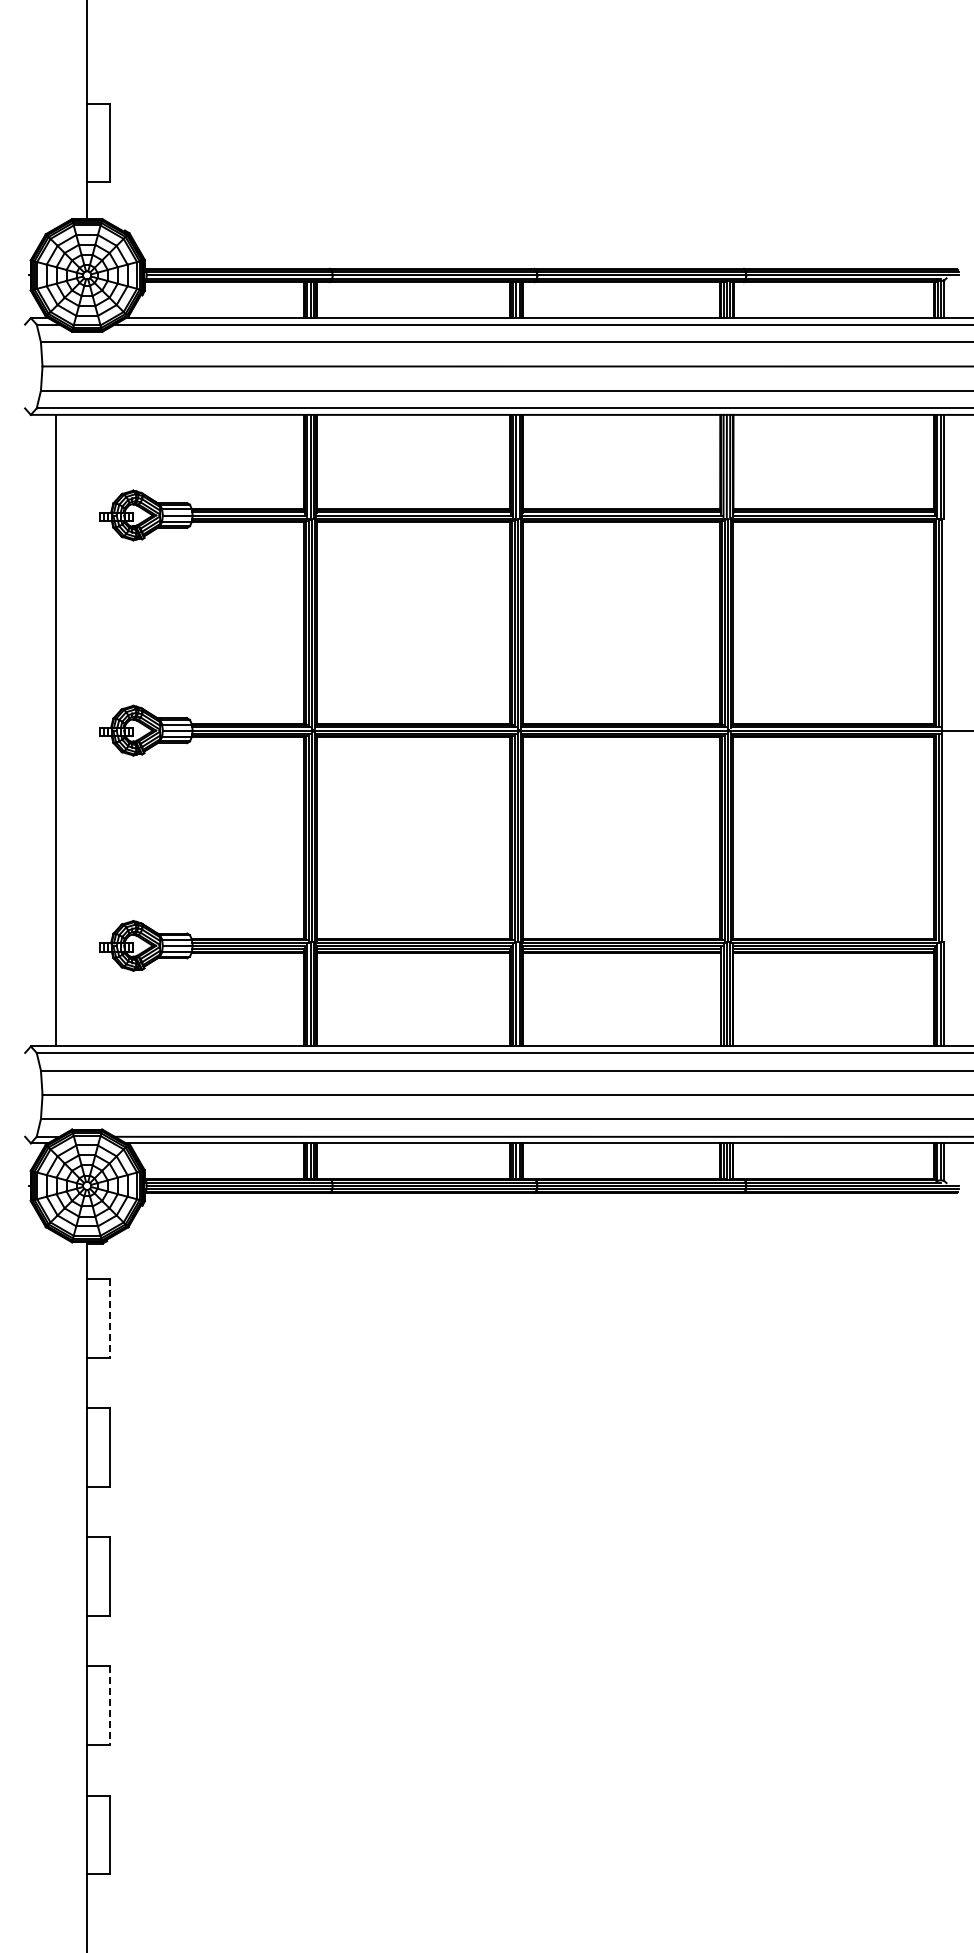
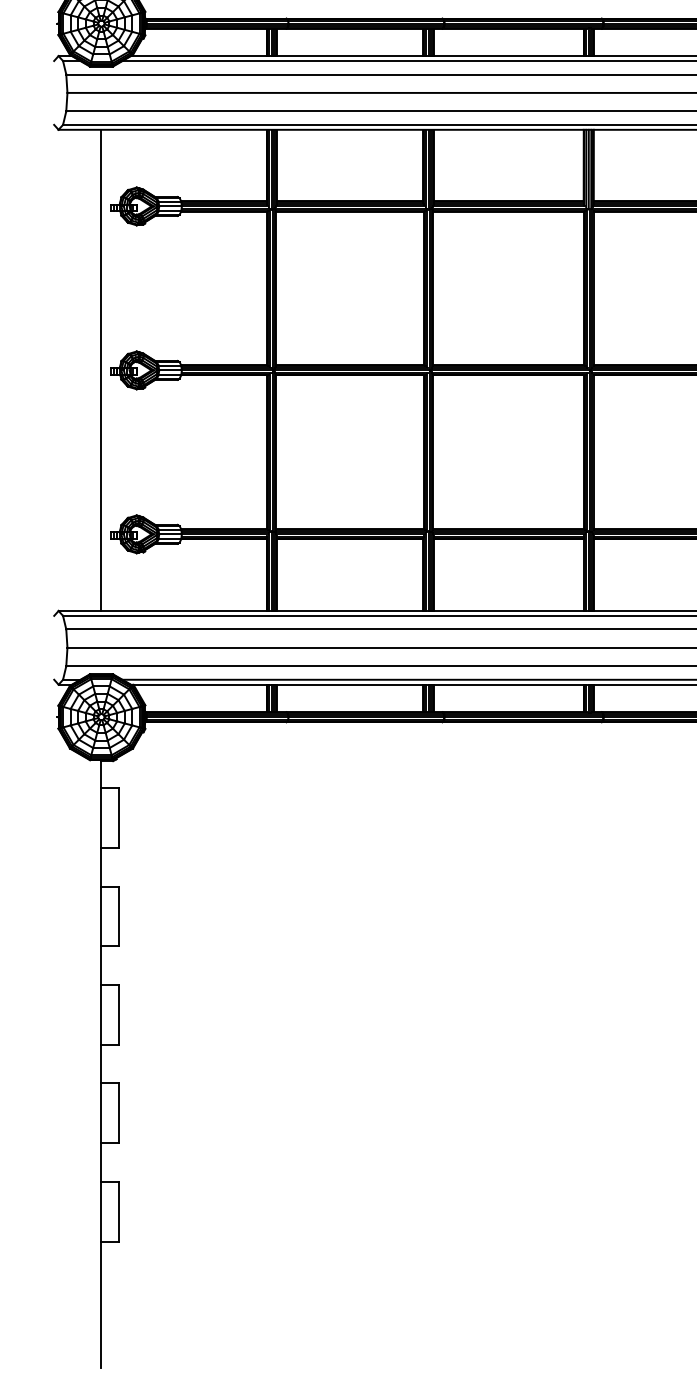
line: (56, 730) -> (101, 370), moved
line: (110, 1318) -> (119, 818), dashed -> solid
line: (110, 1706) -> (119, 1113), dashed -> solid

